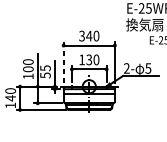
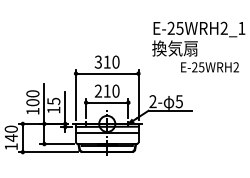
text: (89, 35) -> (107, 61), 340 -> 310
text: (85, 59) -> (102, 90), 130 -> 210
line: (64, 62) -> (76, 94), dashed -> solid
text: (45, 74) -> (53, 109), 55 -> 15

